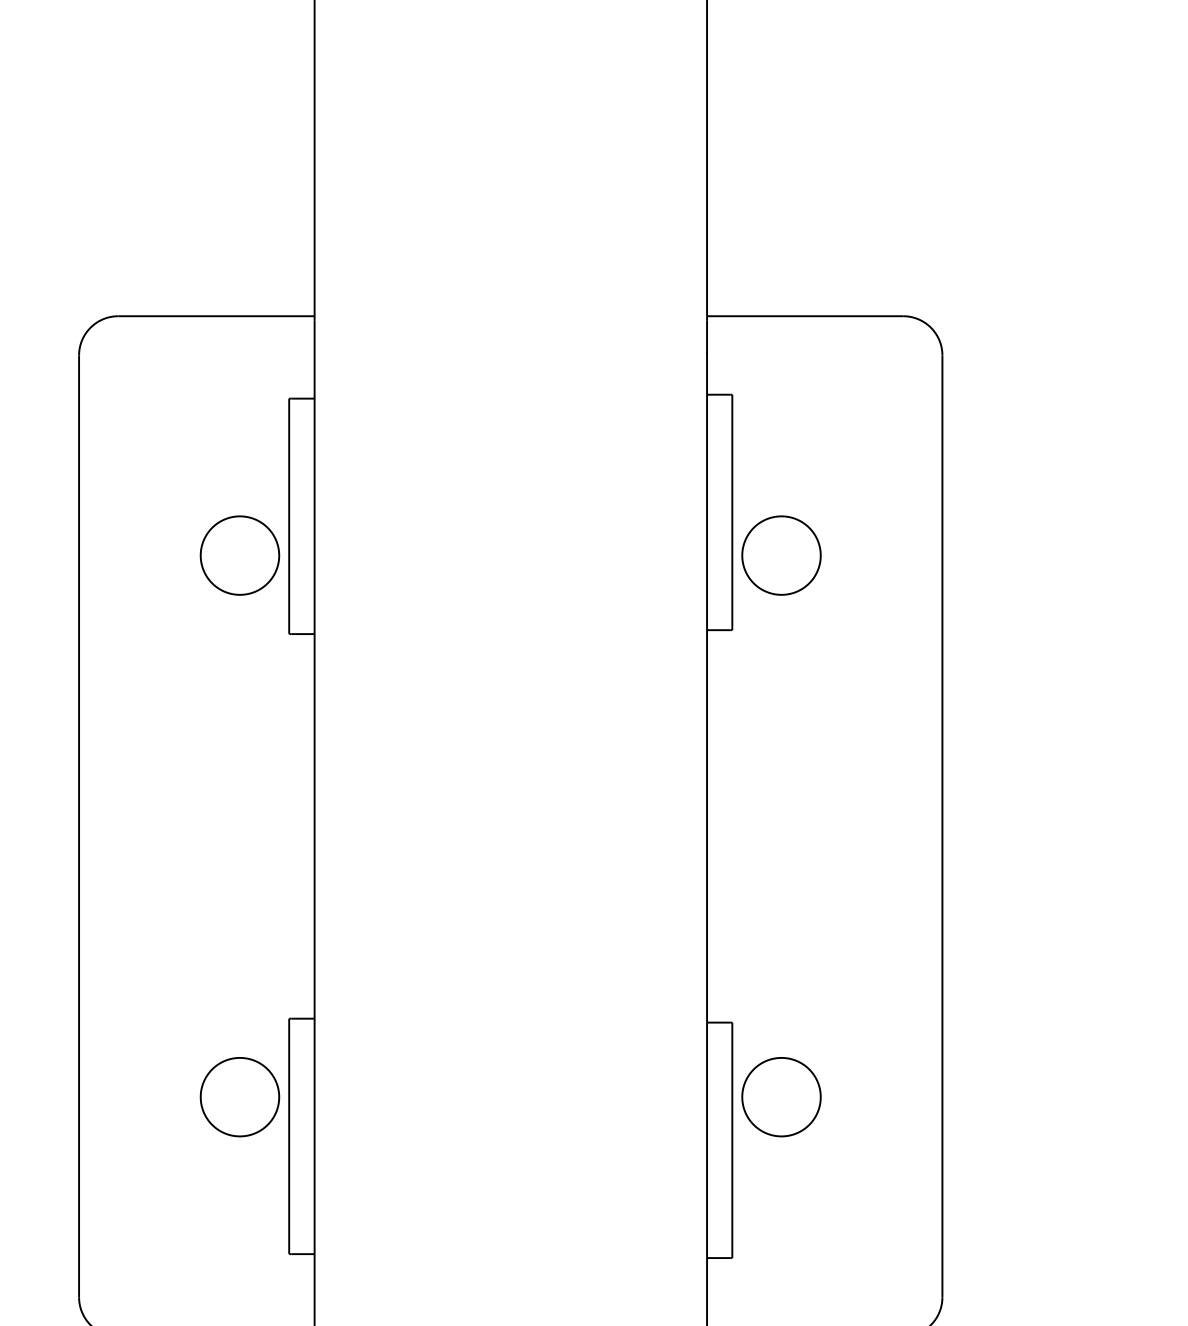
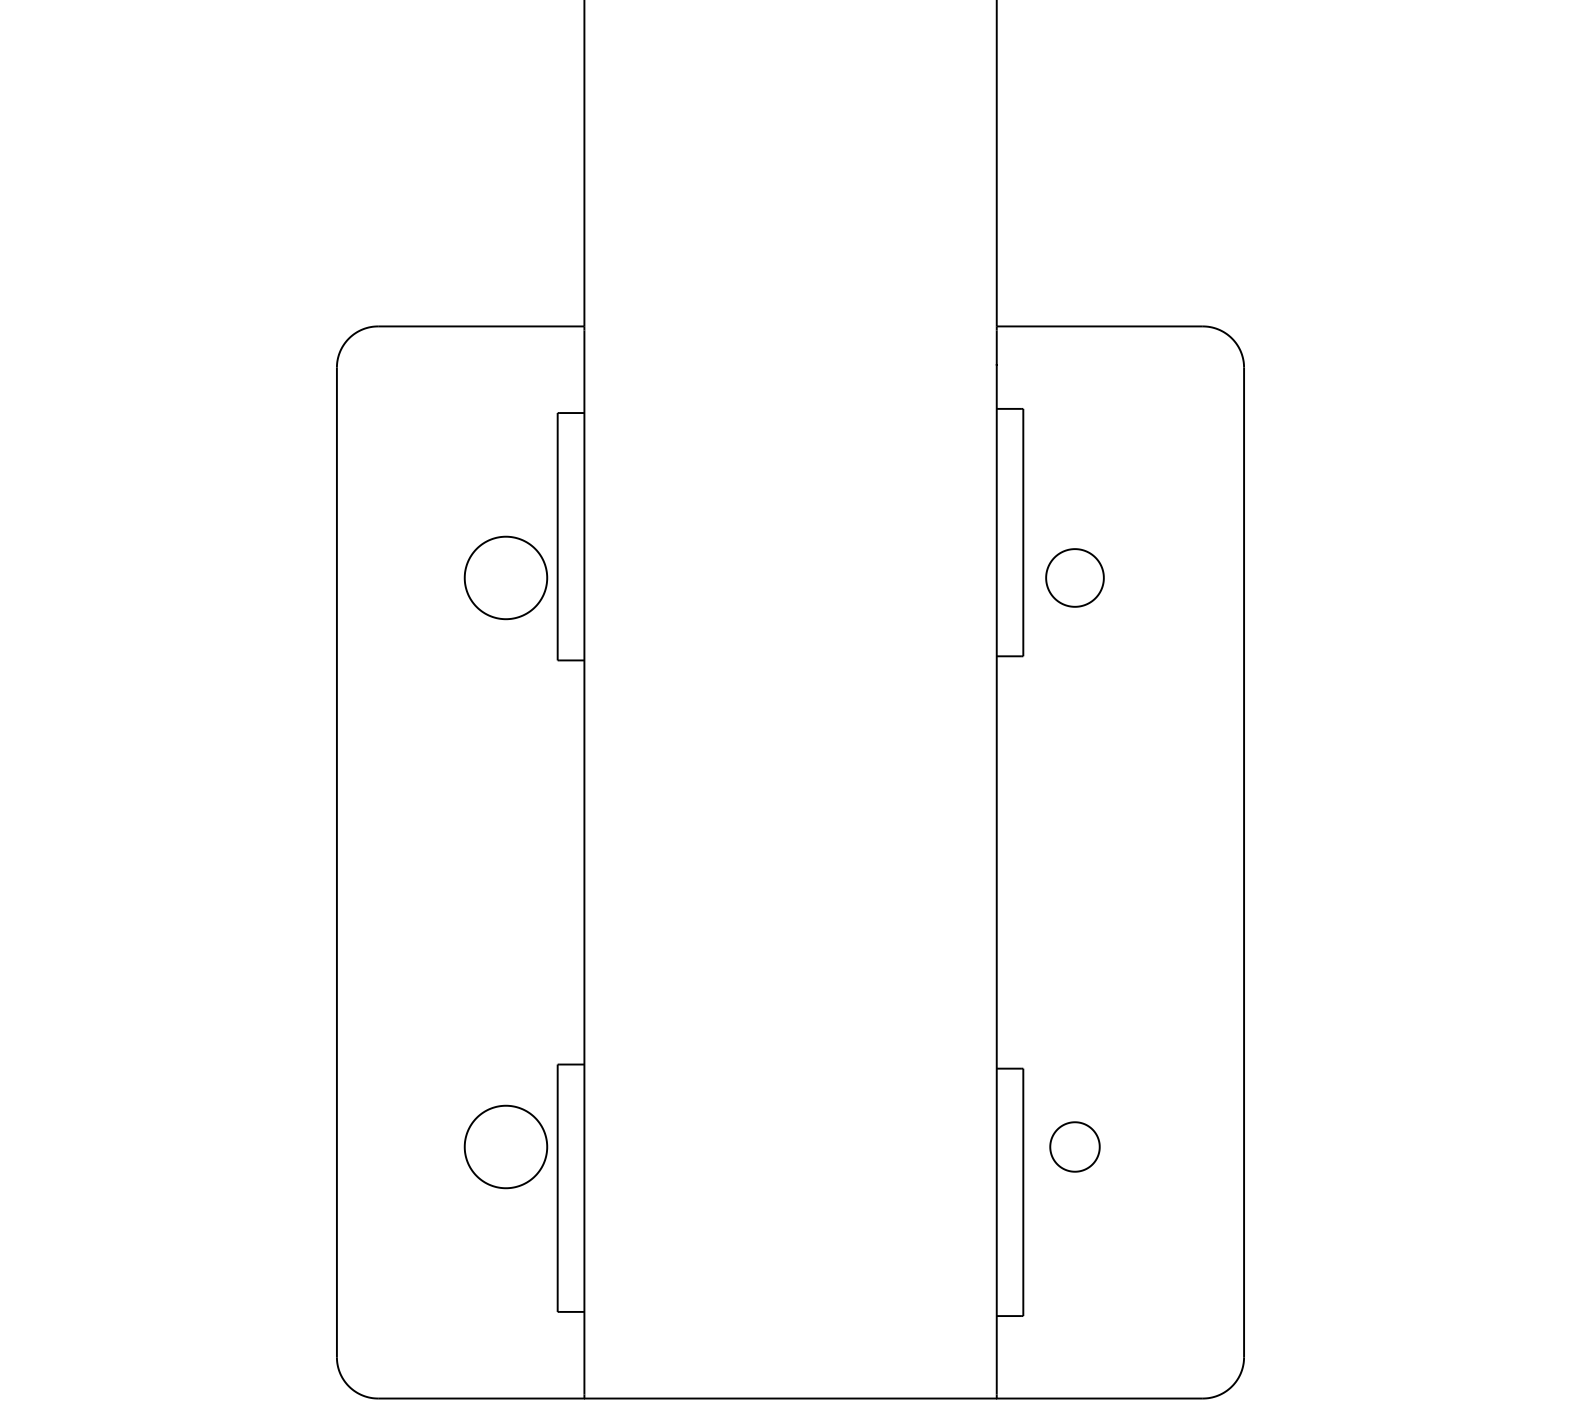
part: (781, 555) -> (1074, 577), size x0.7
part: (781, 1096) -> (1074, 1146), size x0.6

